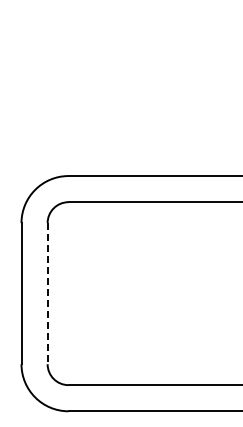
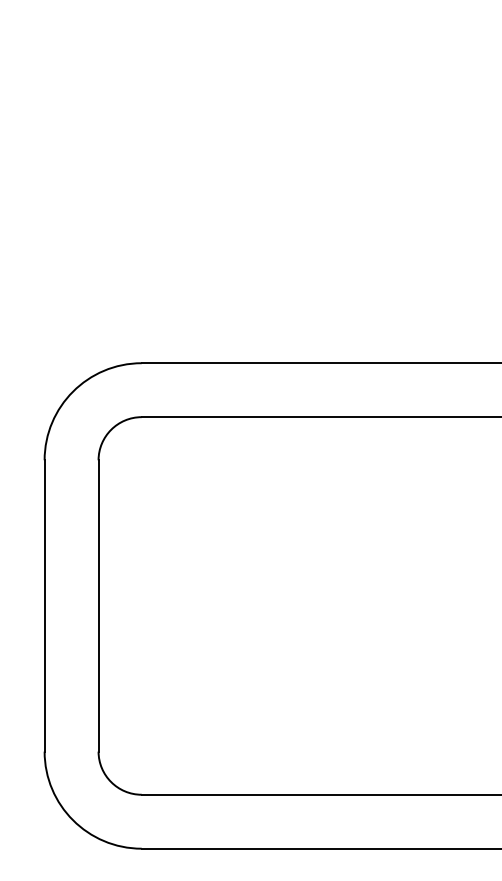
line: (47, 293) -> (98, 605), dashed -> solid

